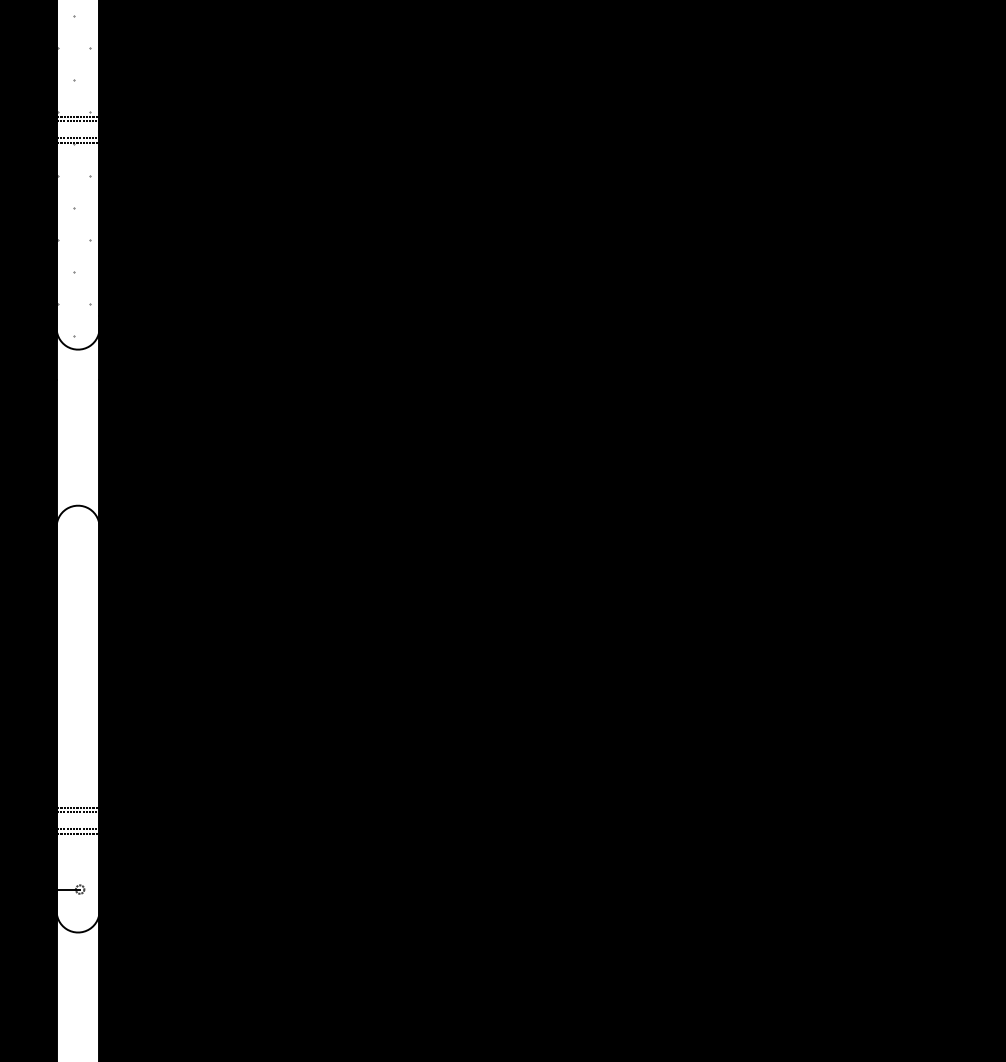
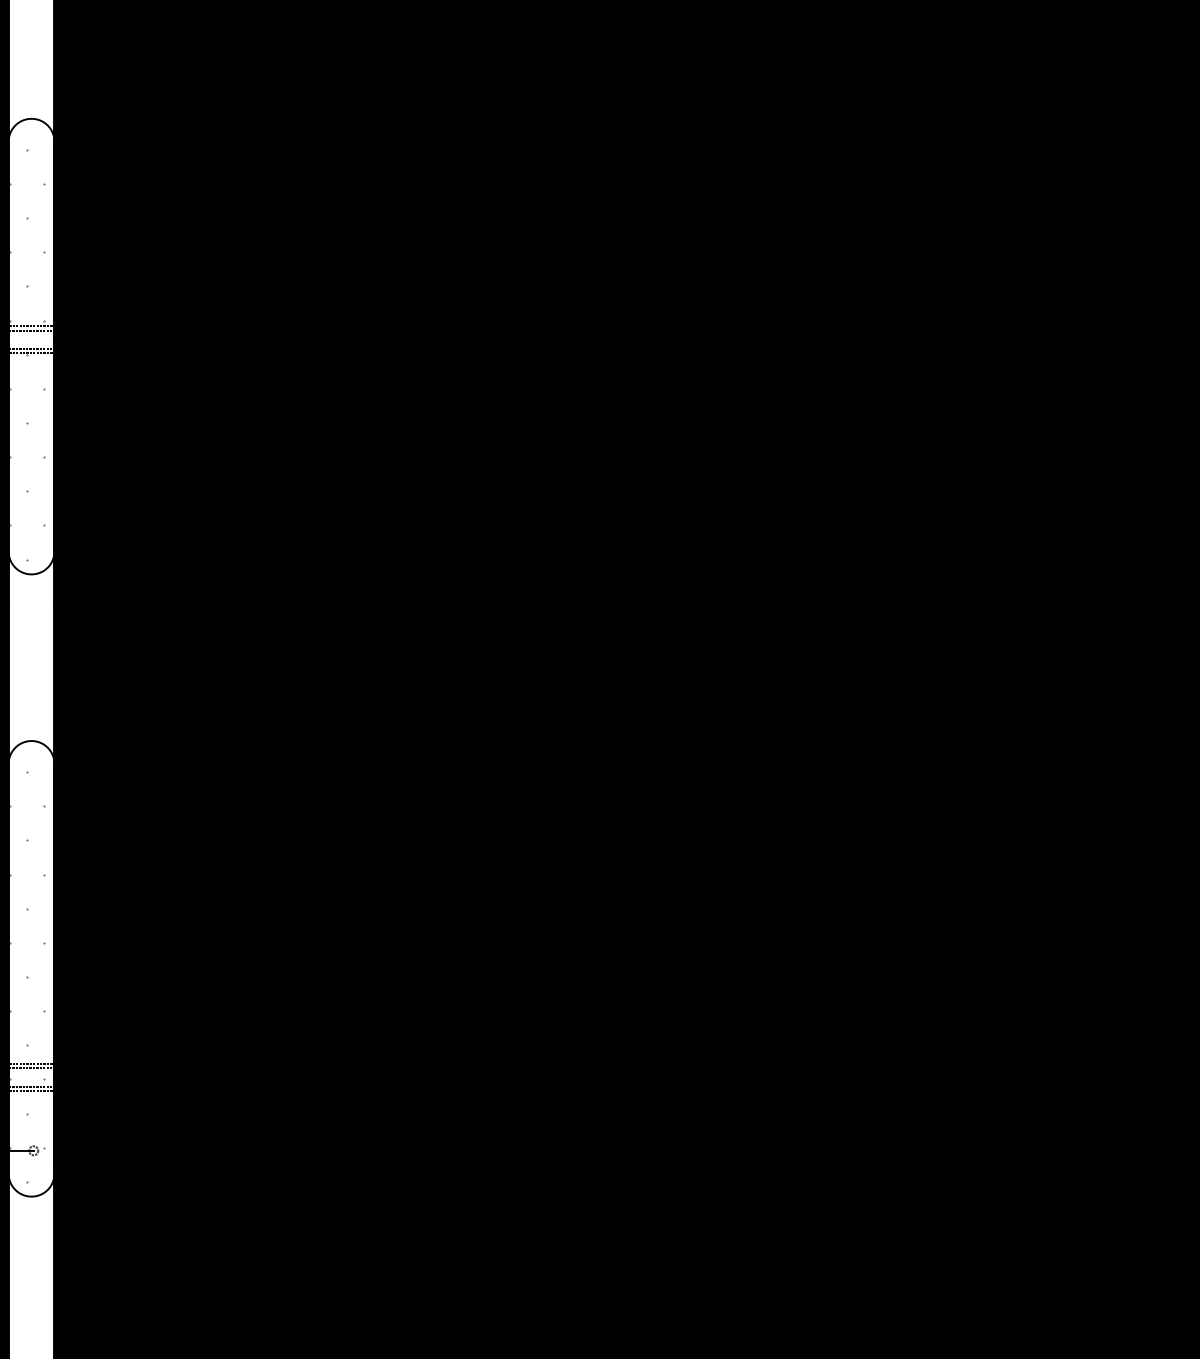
hatch: (73, 726) -> (26, 976), added

